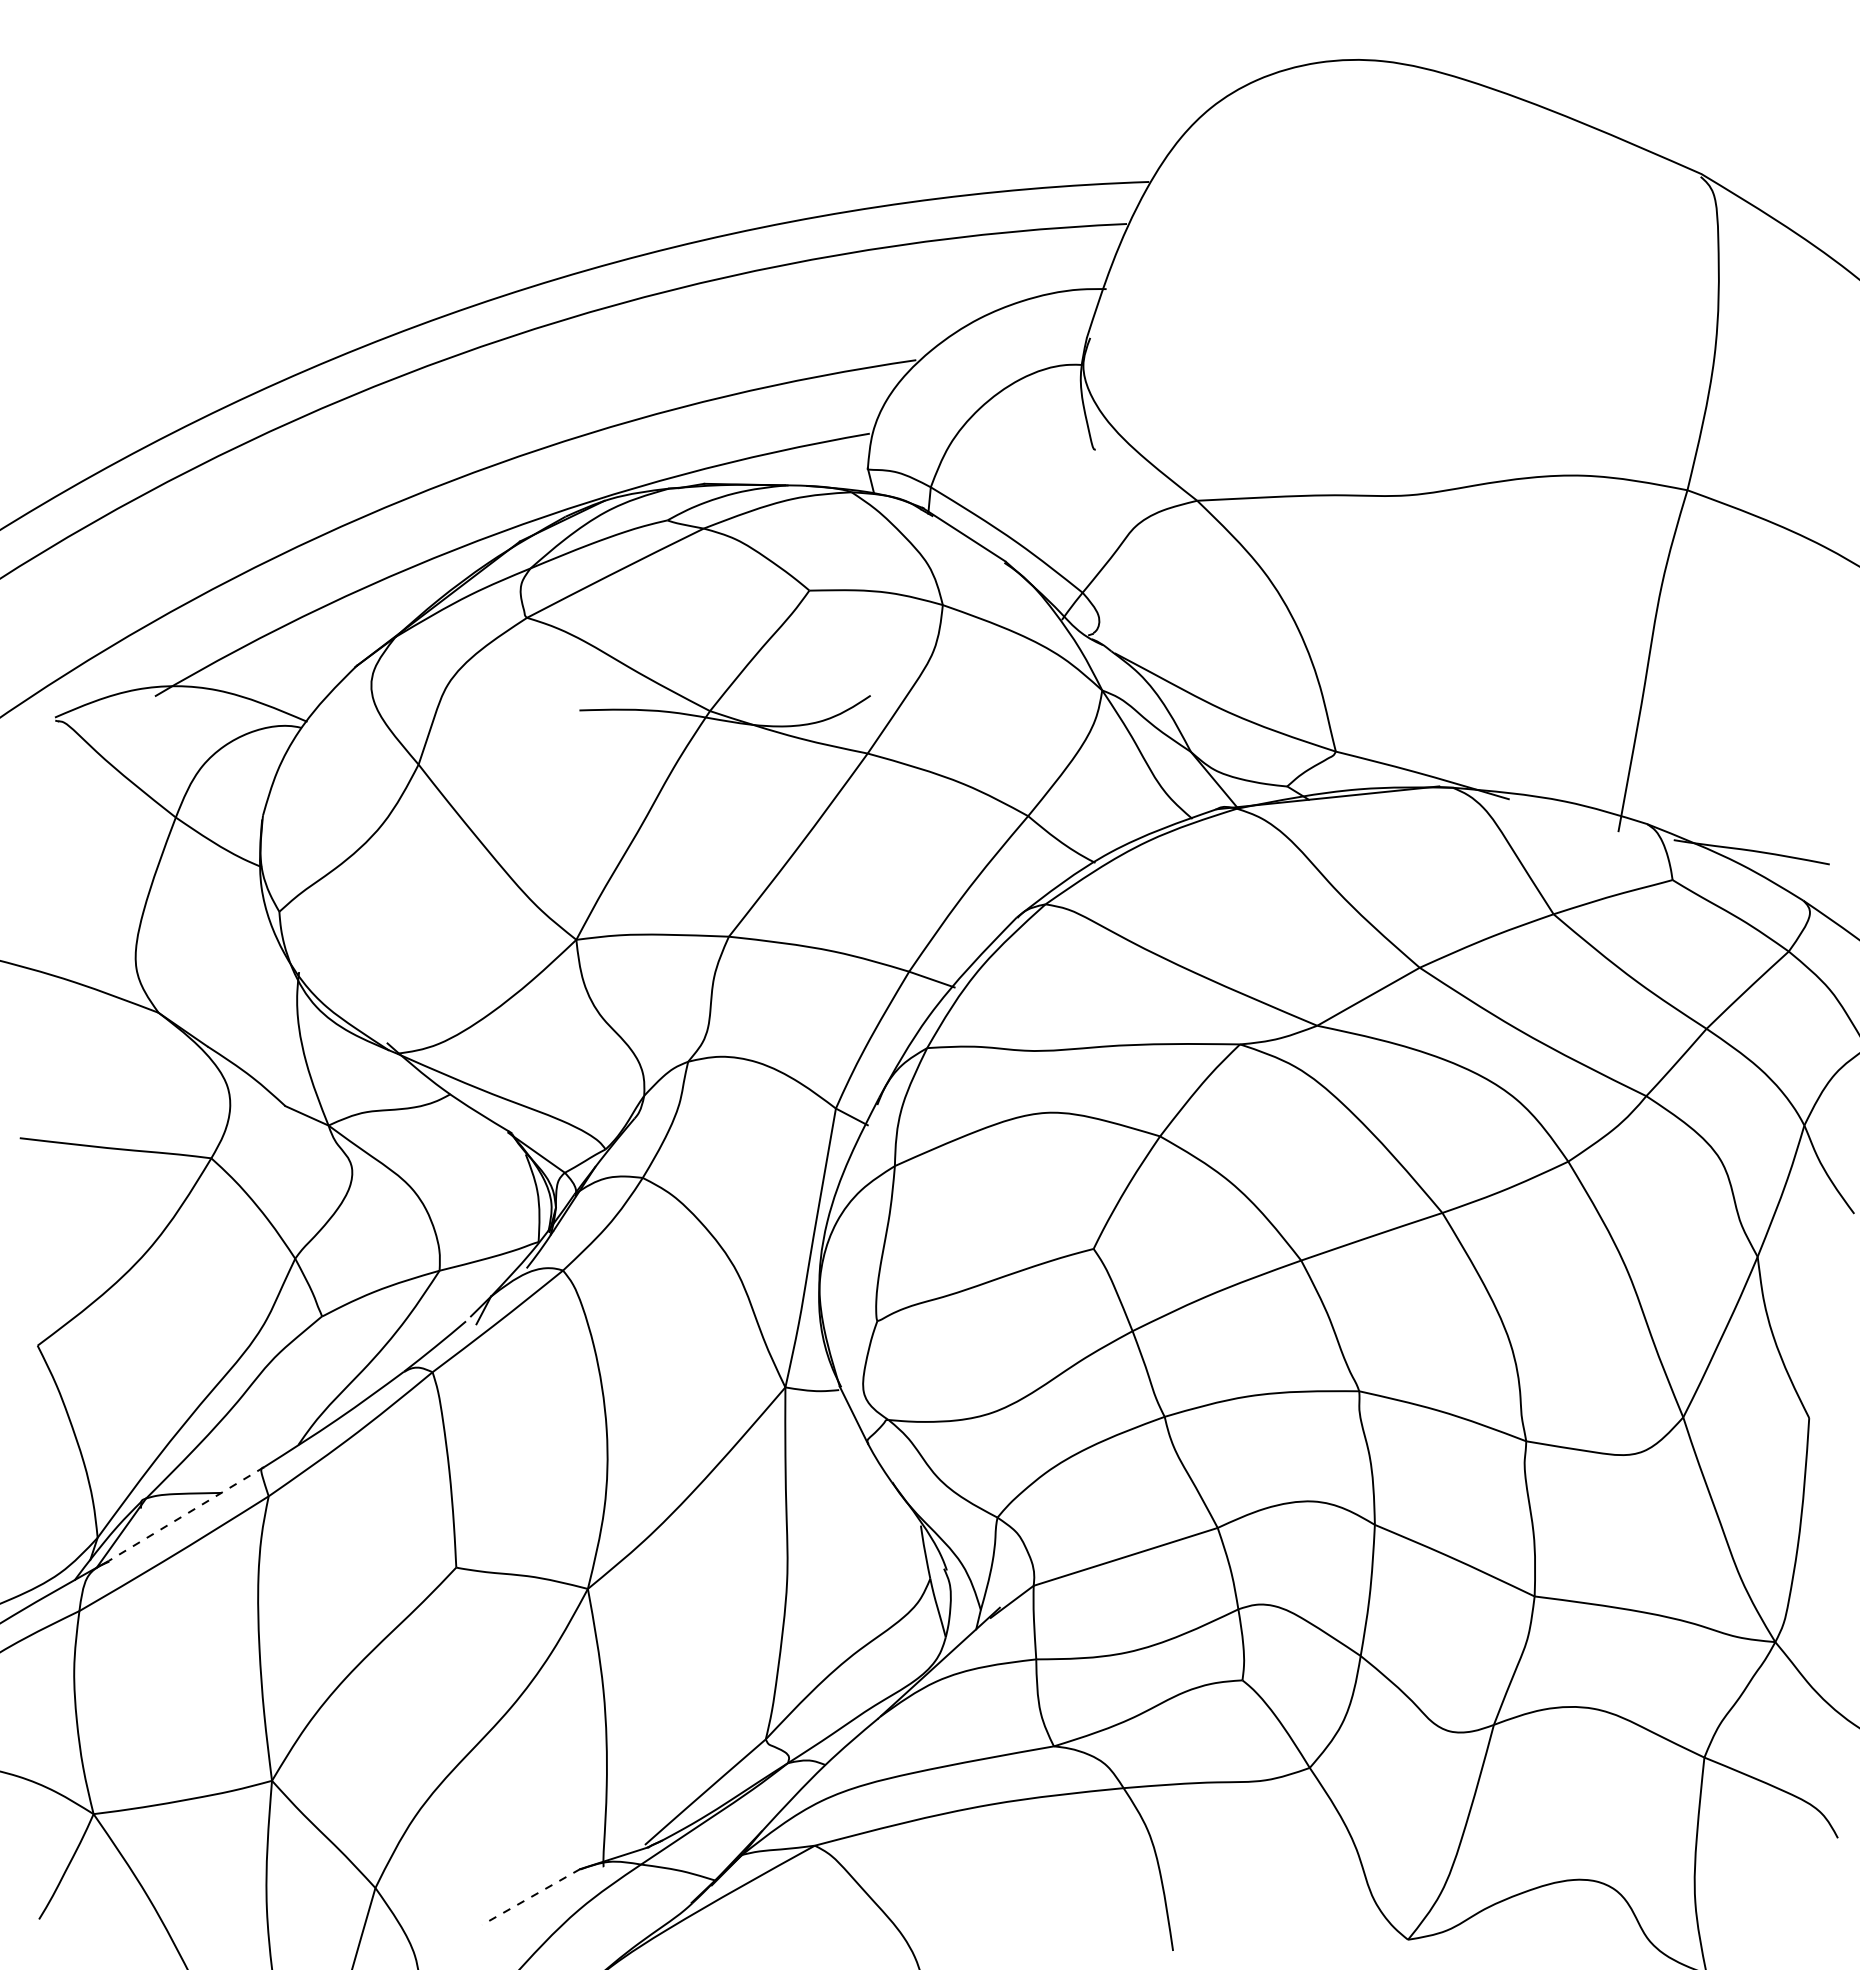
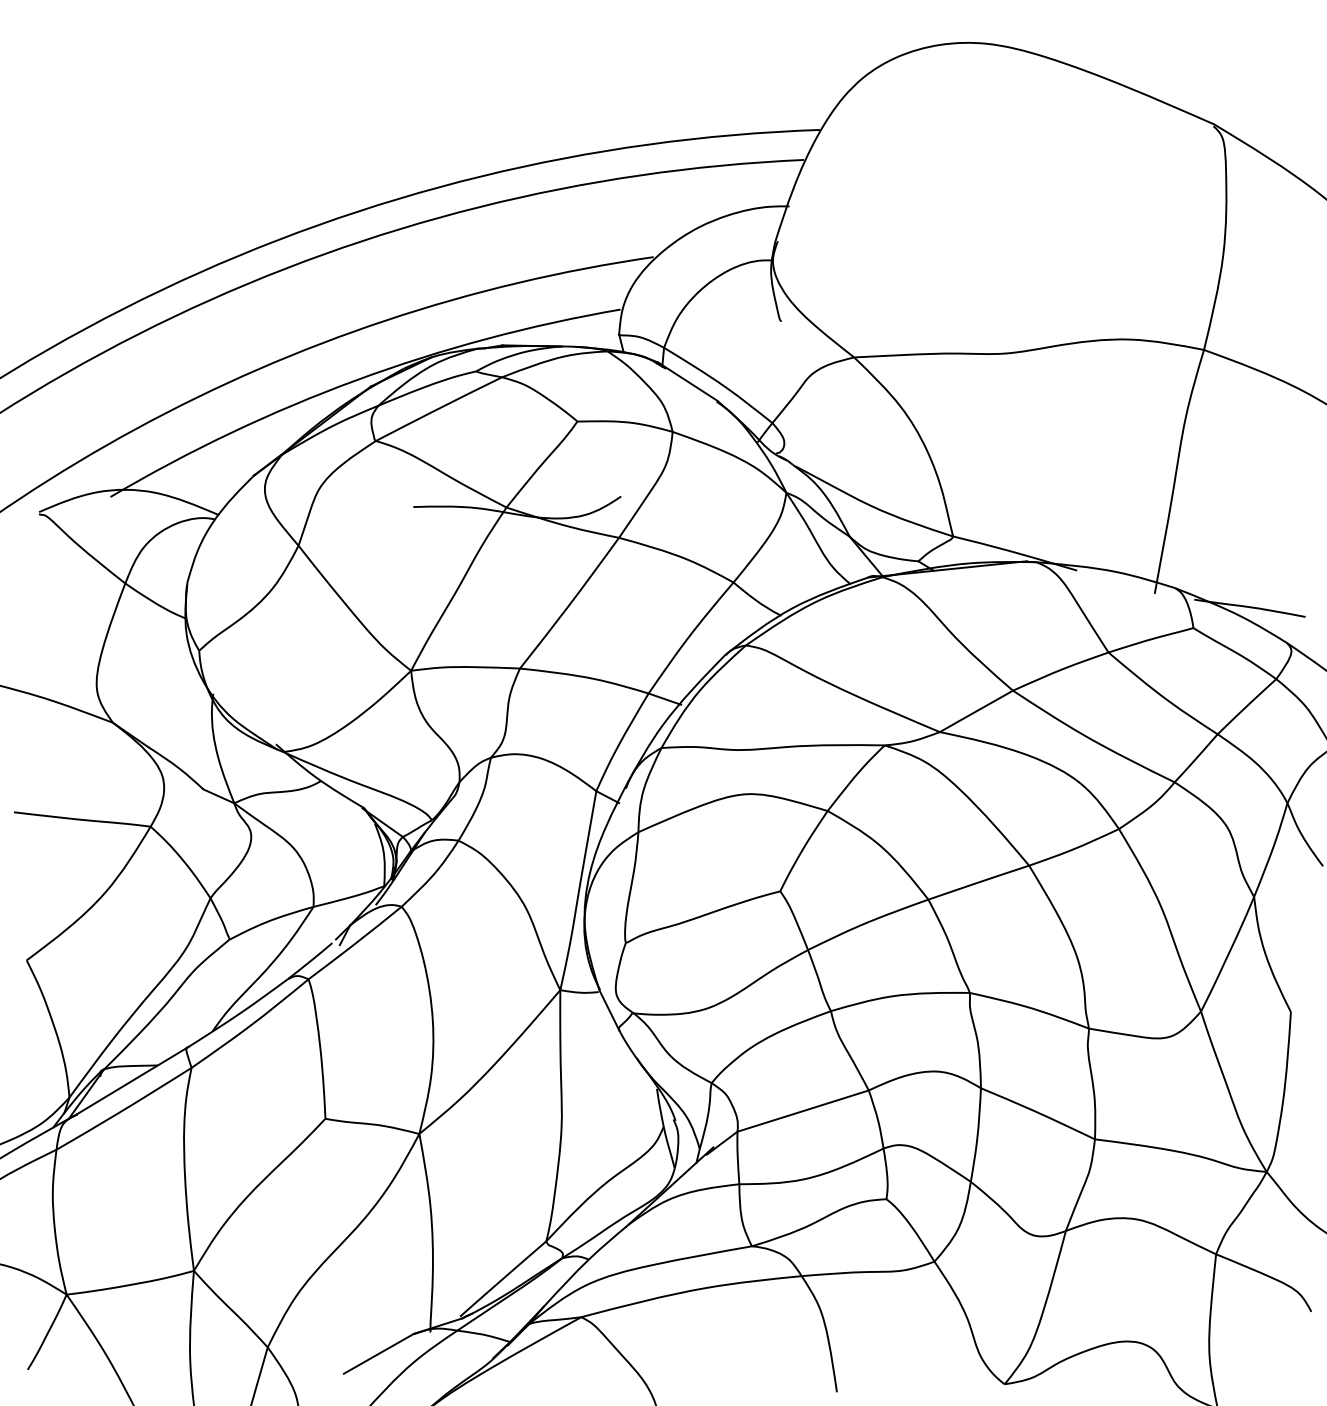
line: (186, 1514) -> (132, 1080), dashed -> solid
line: (530, 1897) -> (378, 1354), dashed -> solid

